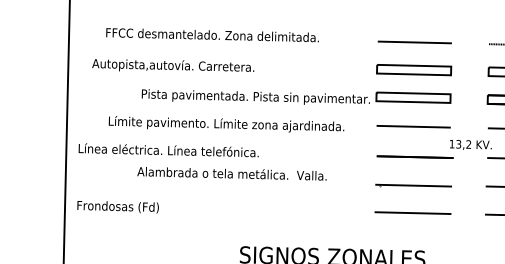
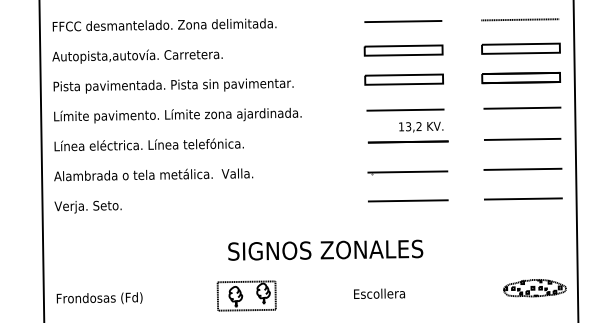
text: (212, 34) -> (164, 24), moved
text: (173, 66) -> (137, 56), moved
text: (255, 97) -> (173, 85), moved
text: (226, 124) -> (177, 115), moved
text: (471, 144) -> (421, 126), moved
text: (231, 173) -> (153, 174), moved
text: (117, 207) -> (97, 206), Frondosas (Fd) -> Verja. Seto.

